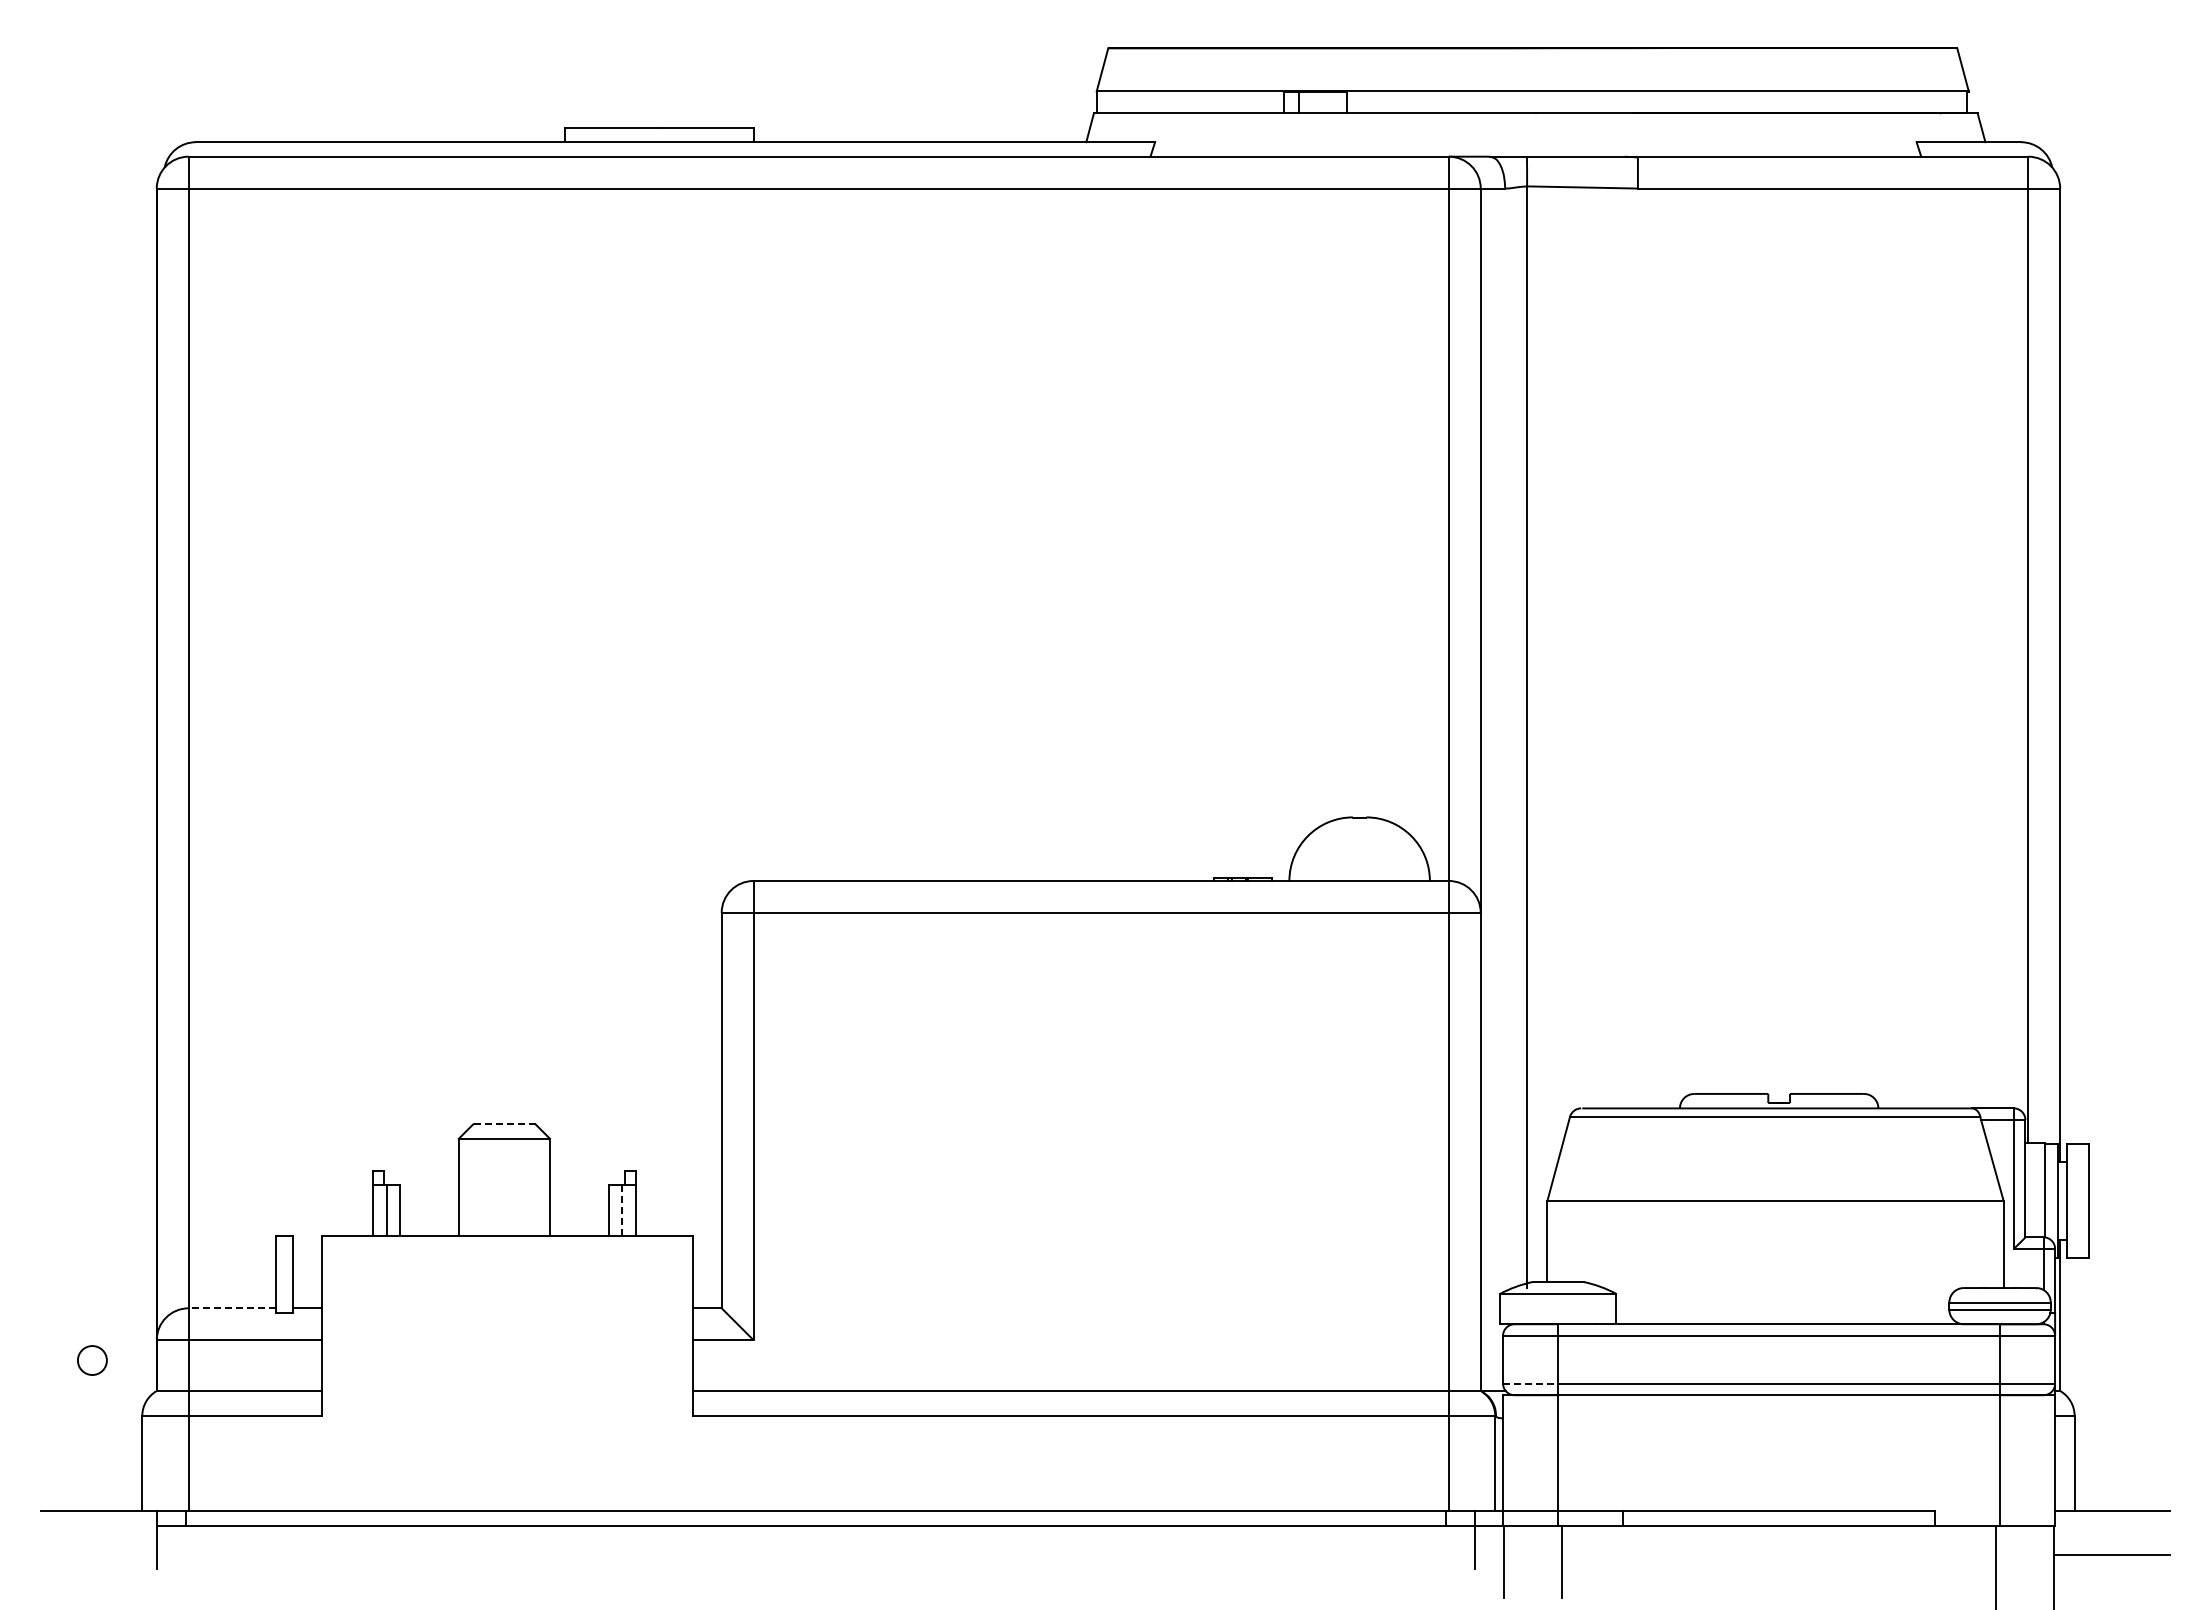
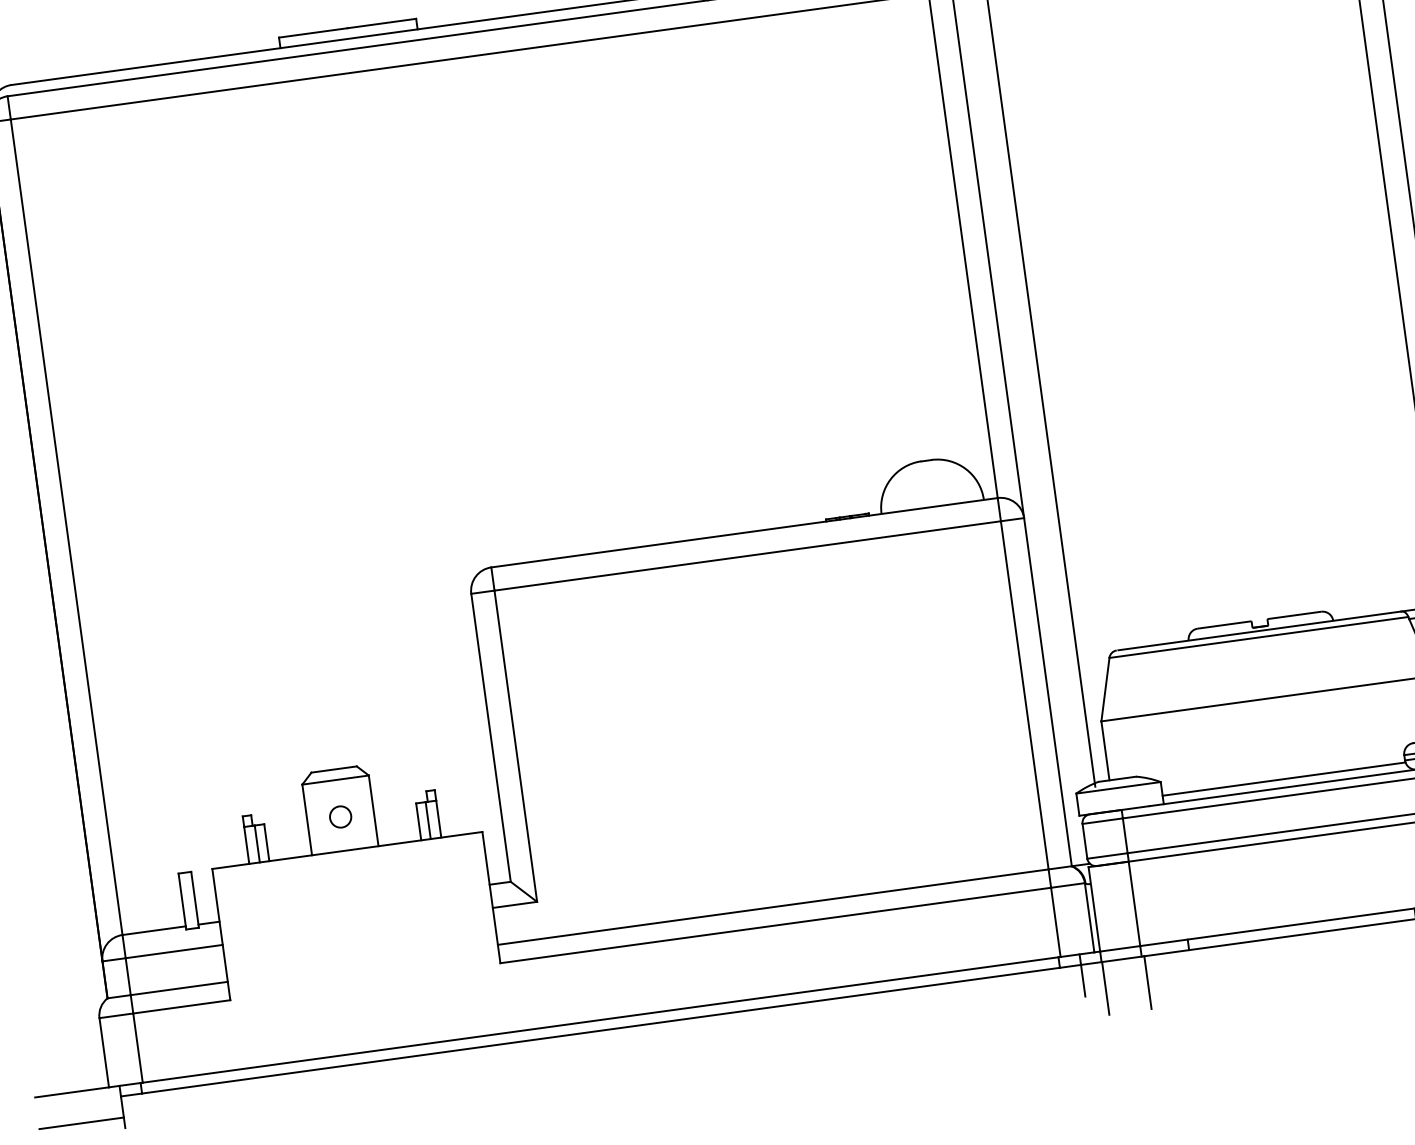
line: (503, 1124) -> (333, 769), dashed -> solid
line: (621, 1211) -> (428, 821), dashed -> solid
line: (231, 1308) -> (153, 930), dashed -> solid
line: (1782, 1312) -> (1283, 779), added
circle: (92, 1360) -> (340, 816), moved
line: (1530, 1383) -> (1107, 855), dashed -> solid
line: (98, 1554) -> (81, 1123), added

